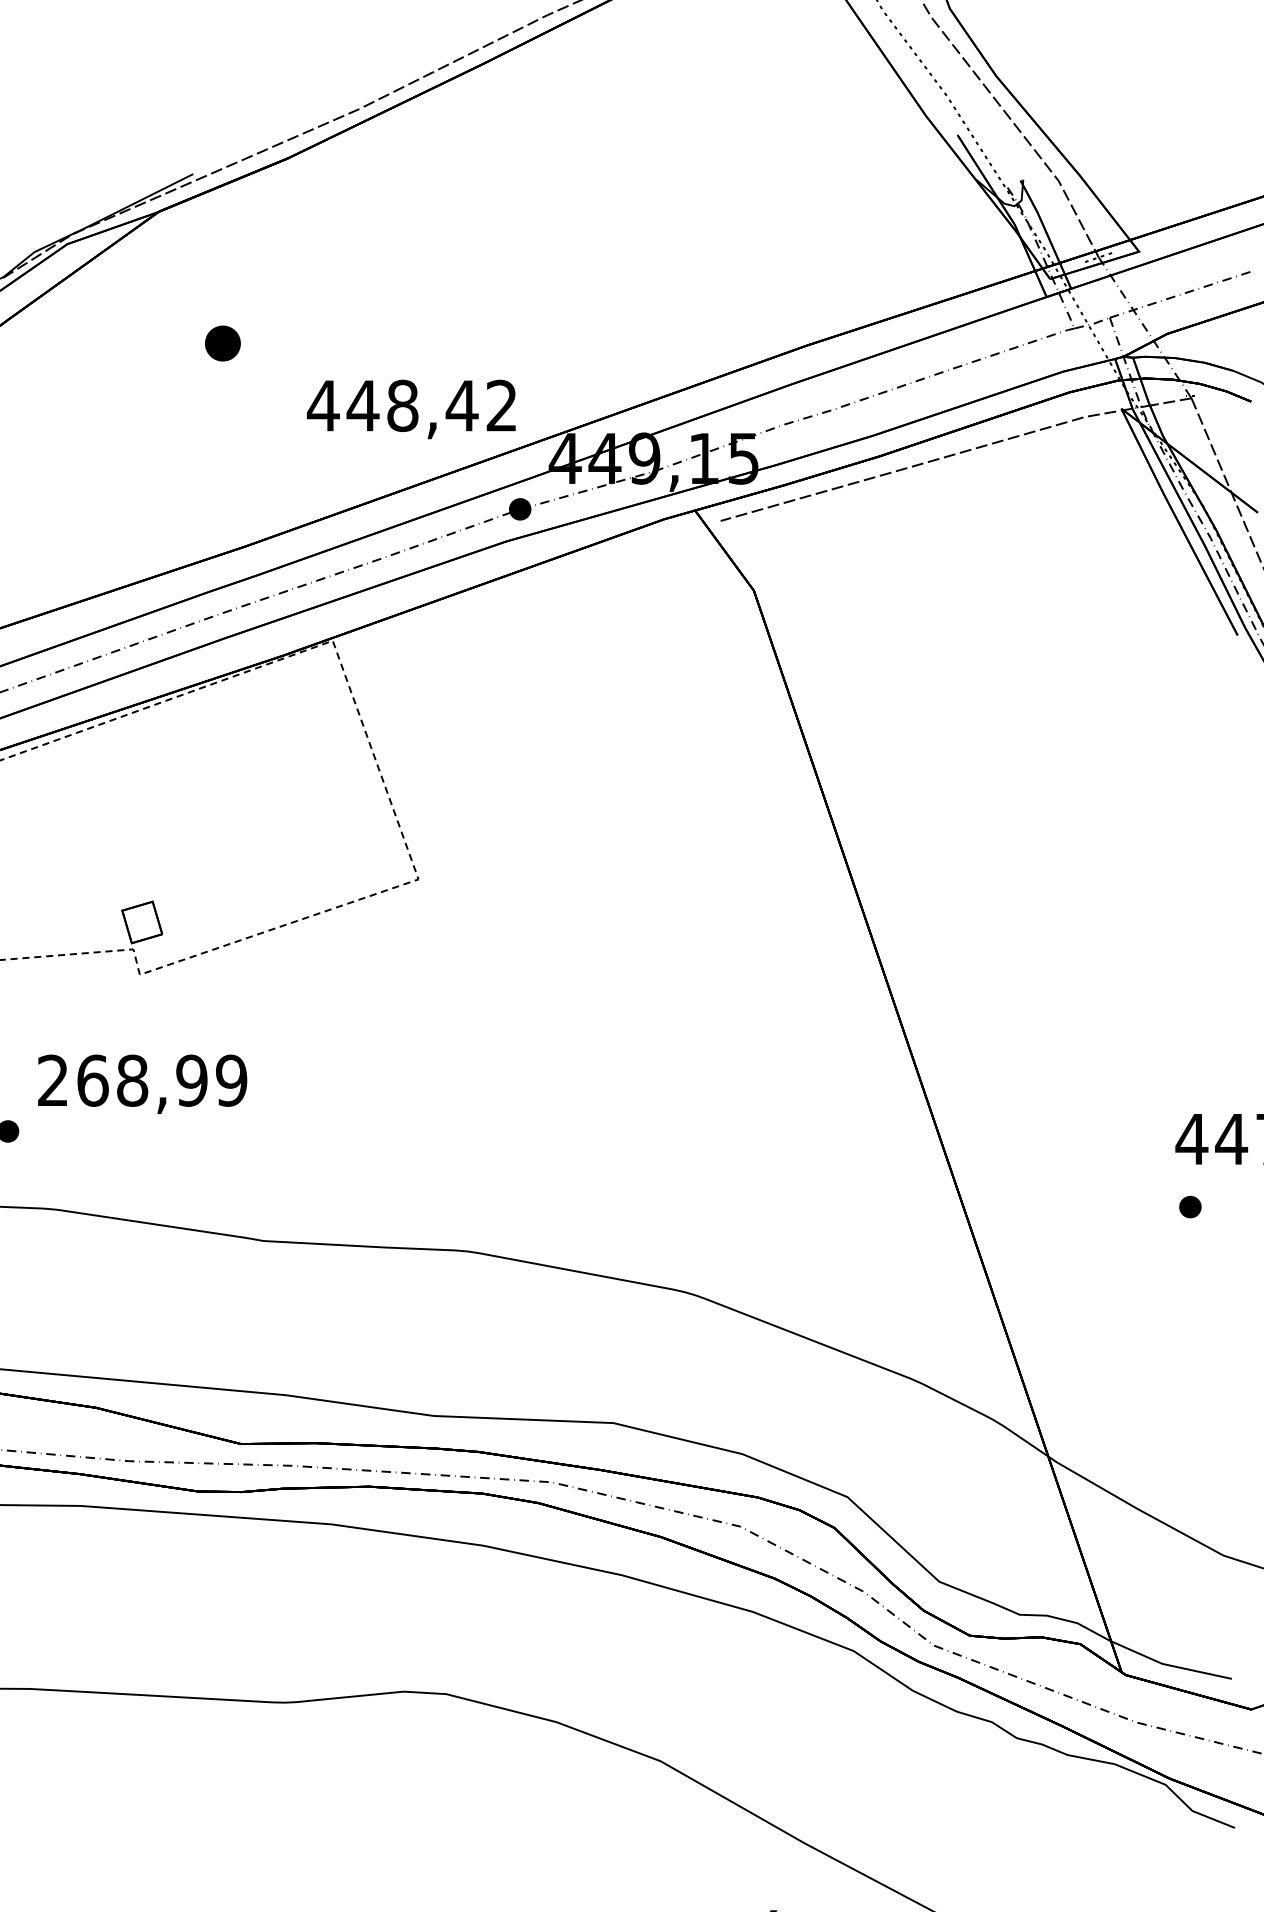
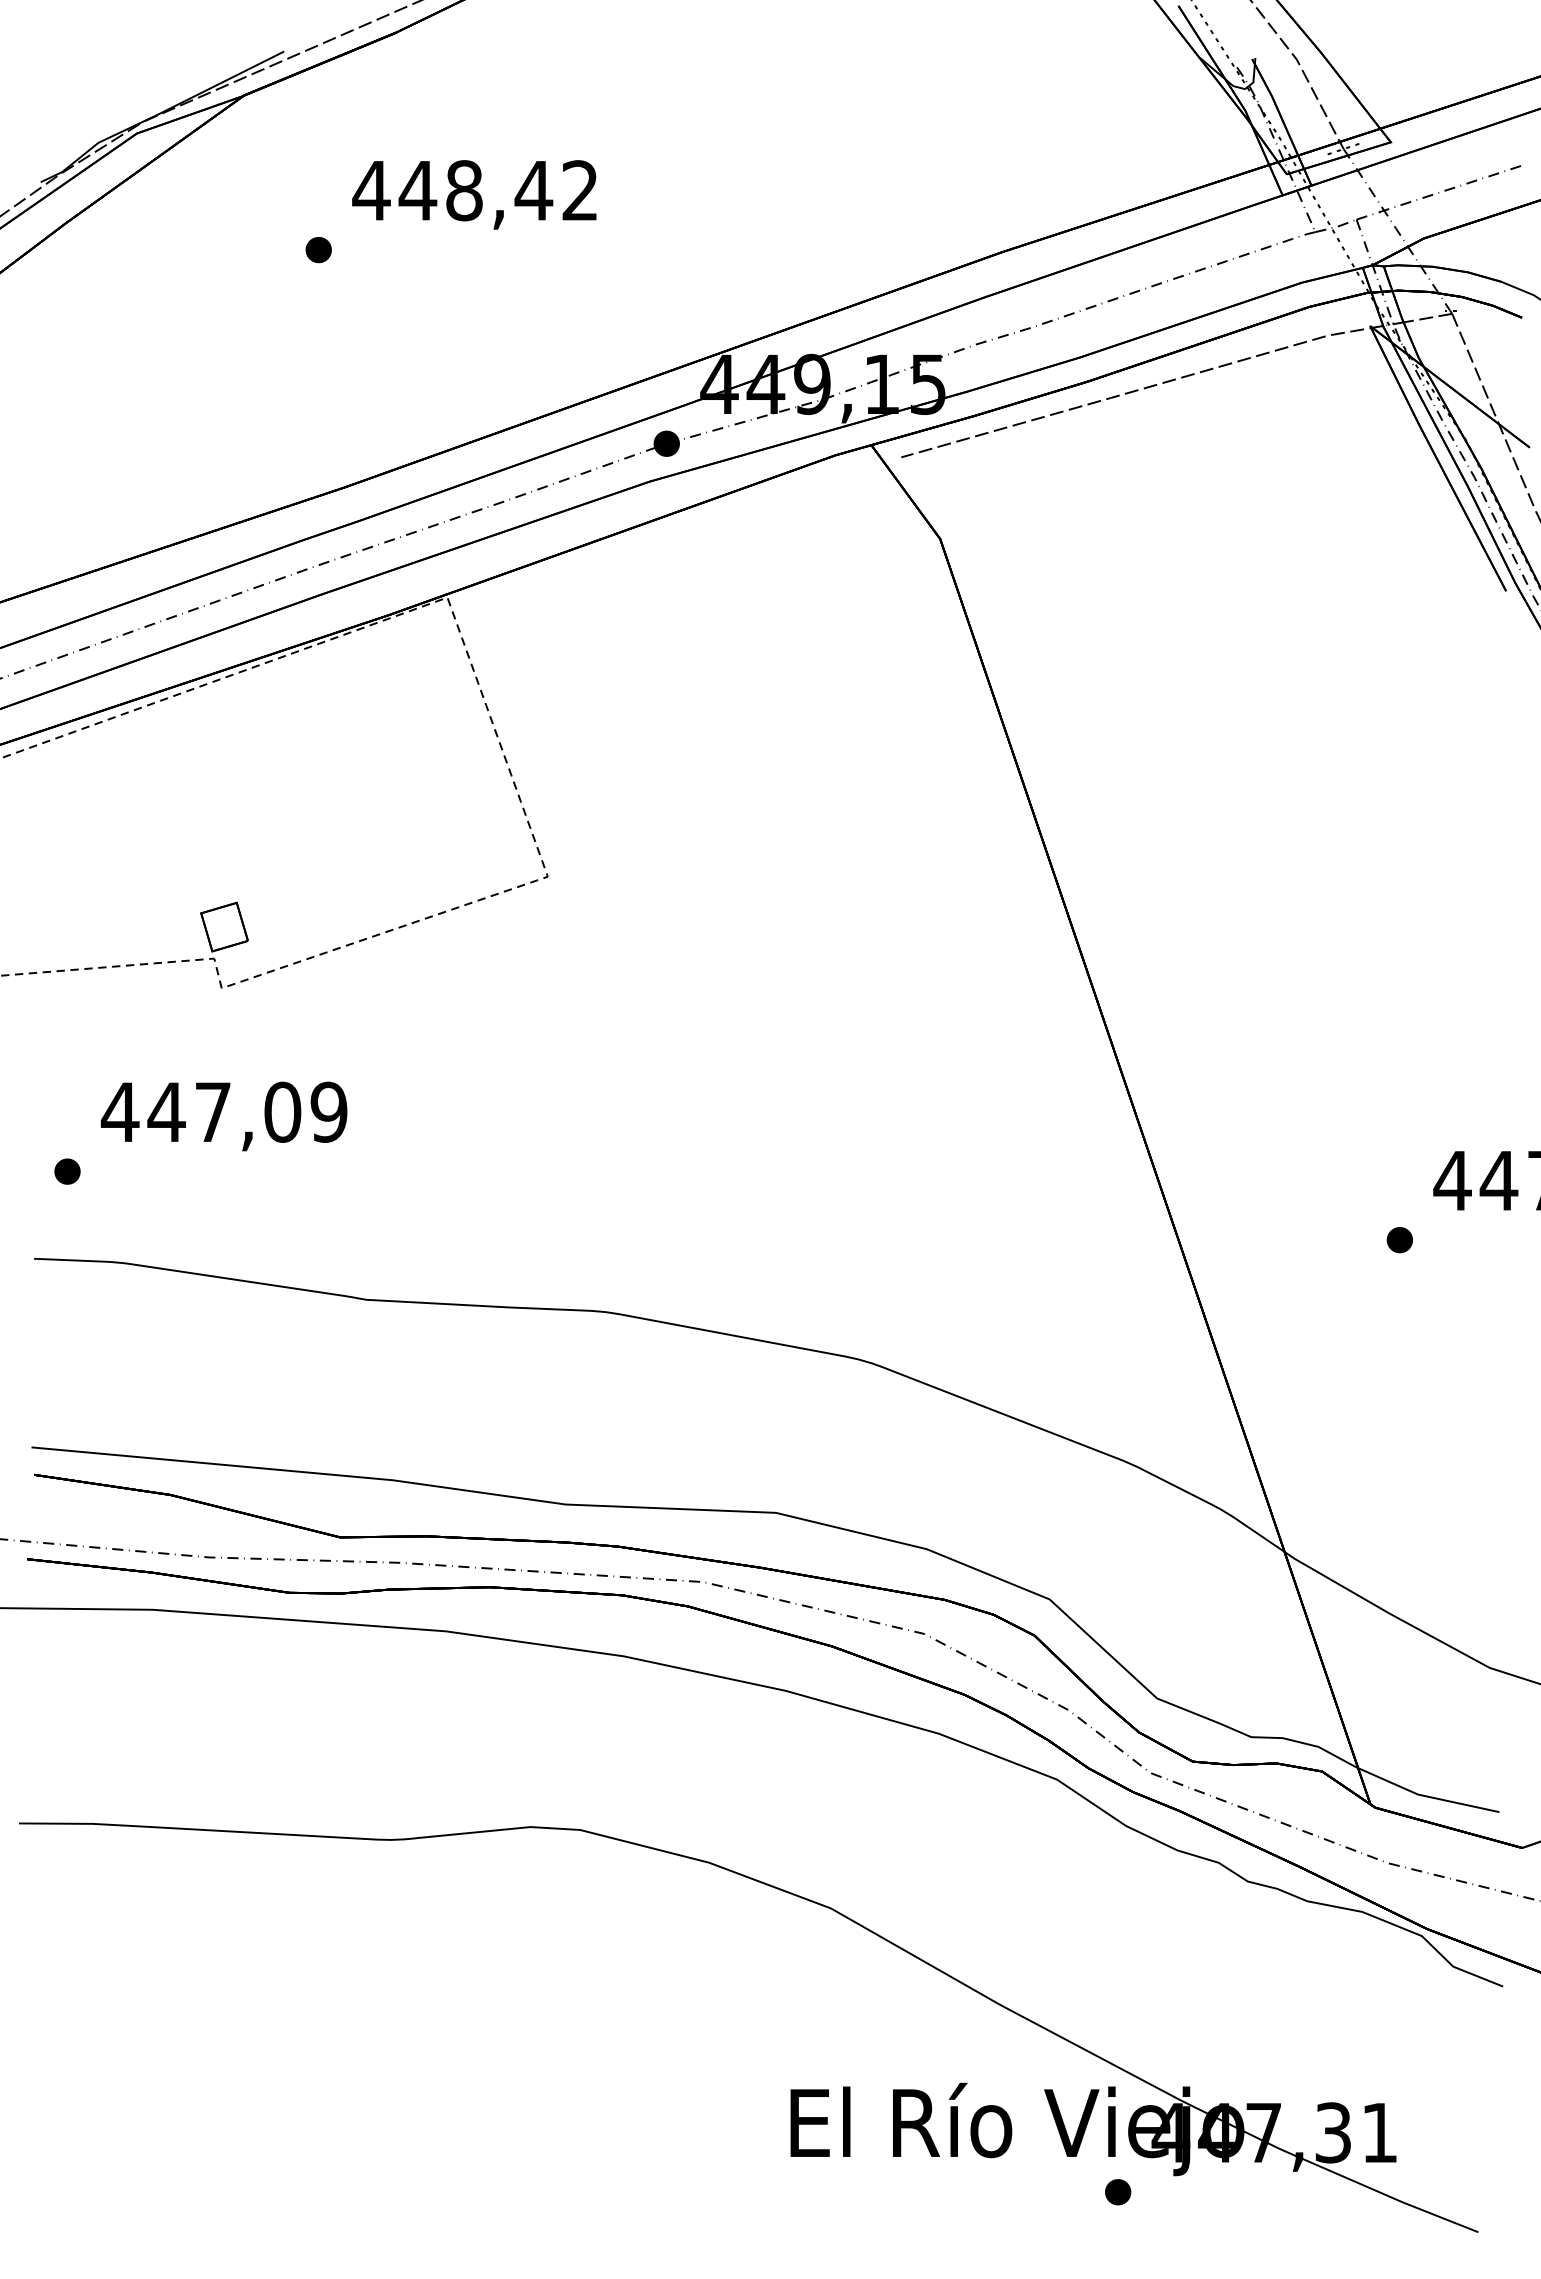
part: (222, 344) -> (318, 250), size x0.62
text: (411, 409) -> (474, 194), moved
text: (121, 1080) -> (200, 1111), 268,99 -> 447,09
part: (1190, 1207) -> (1399, 1240), moved

